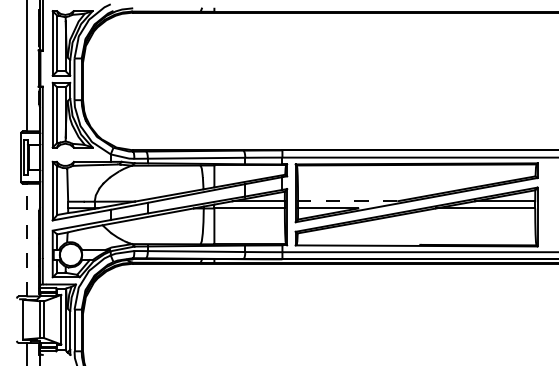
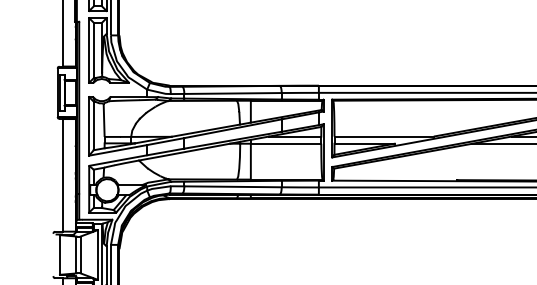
line: (347, 201) -> (383, 136), dashed -> solid
line: (26, 239) -> (62, 174), dashed -> solid

